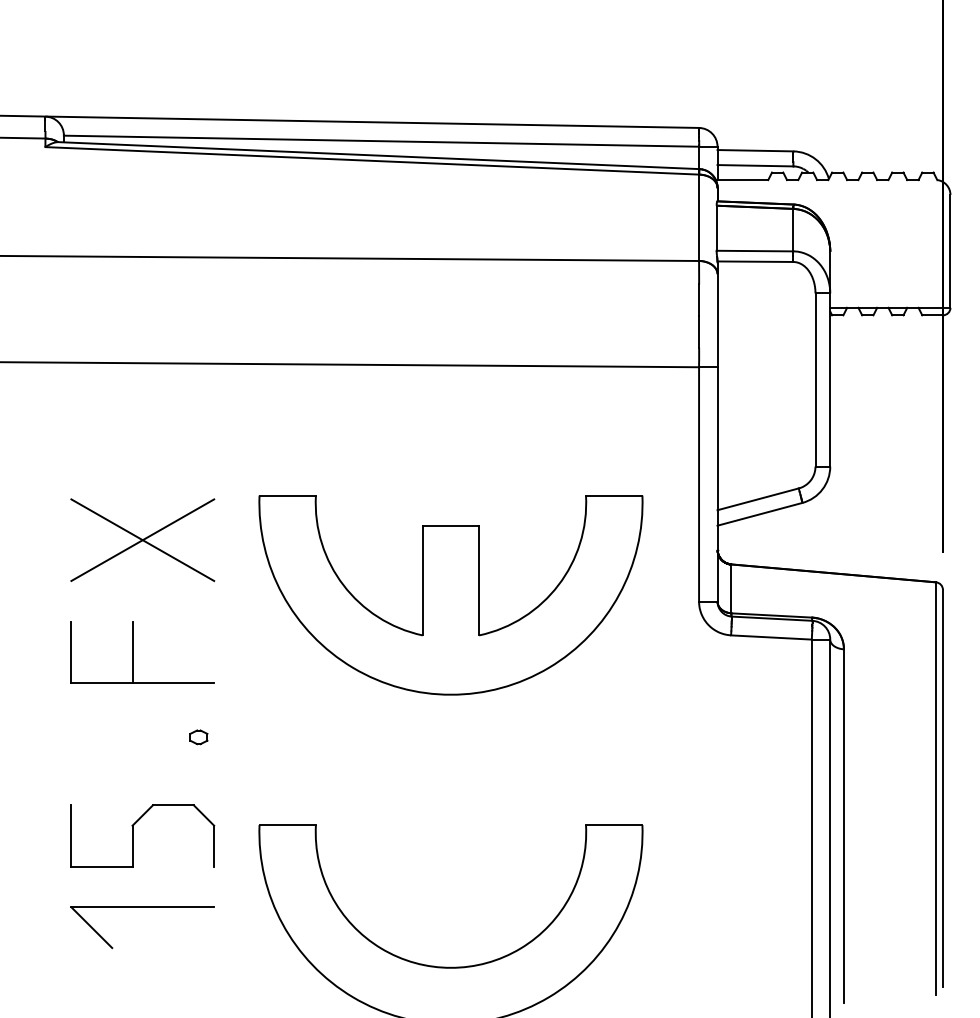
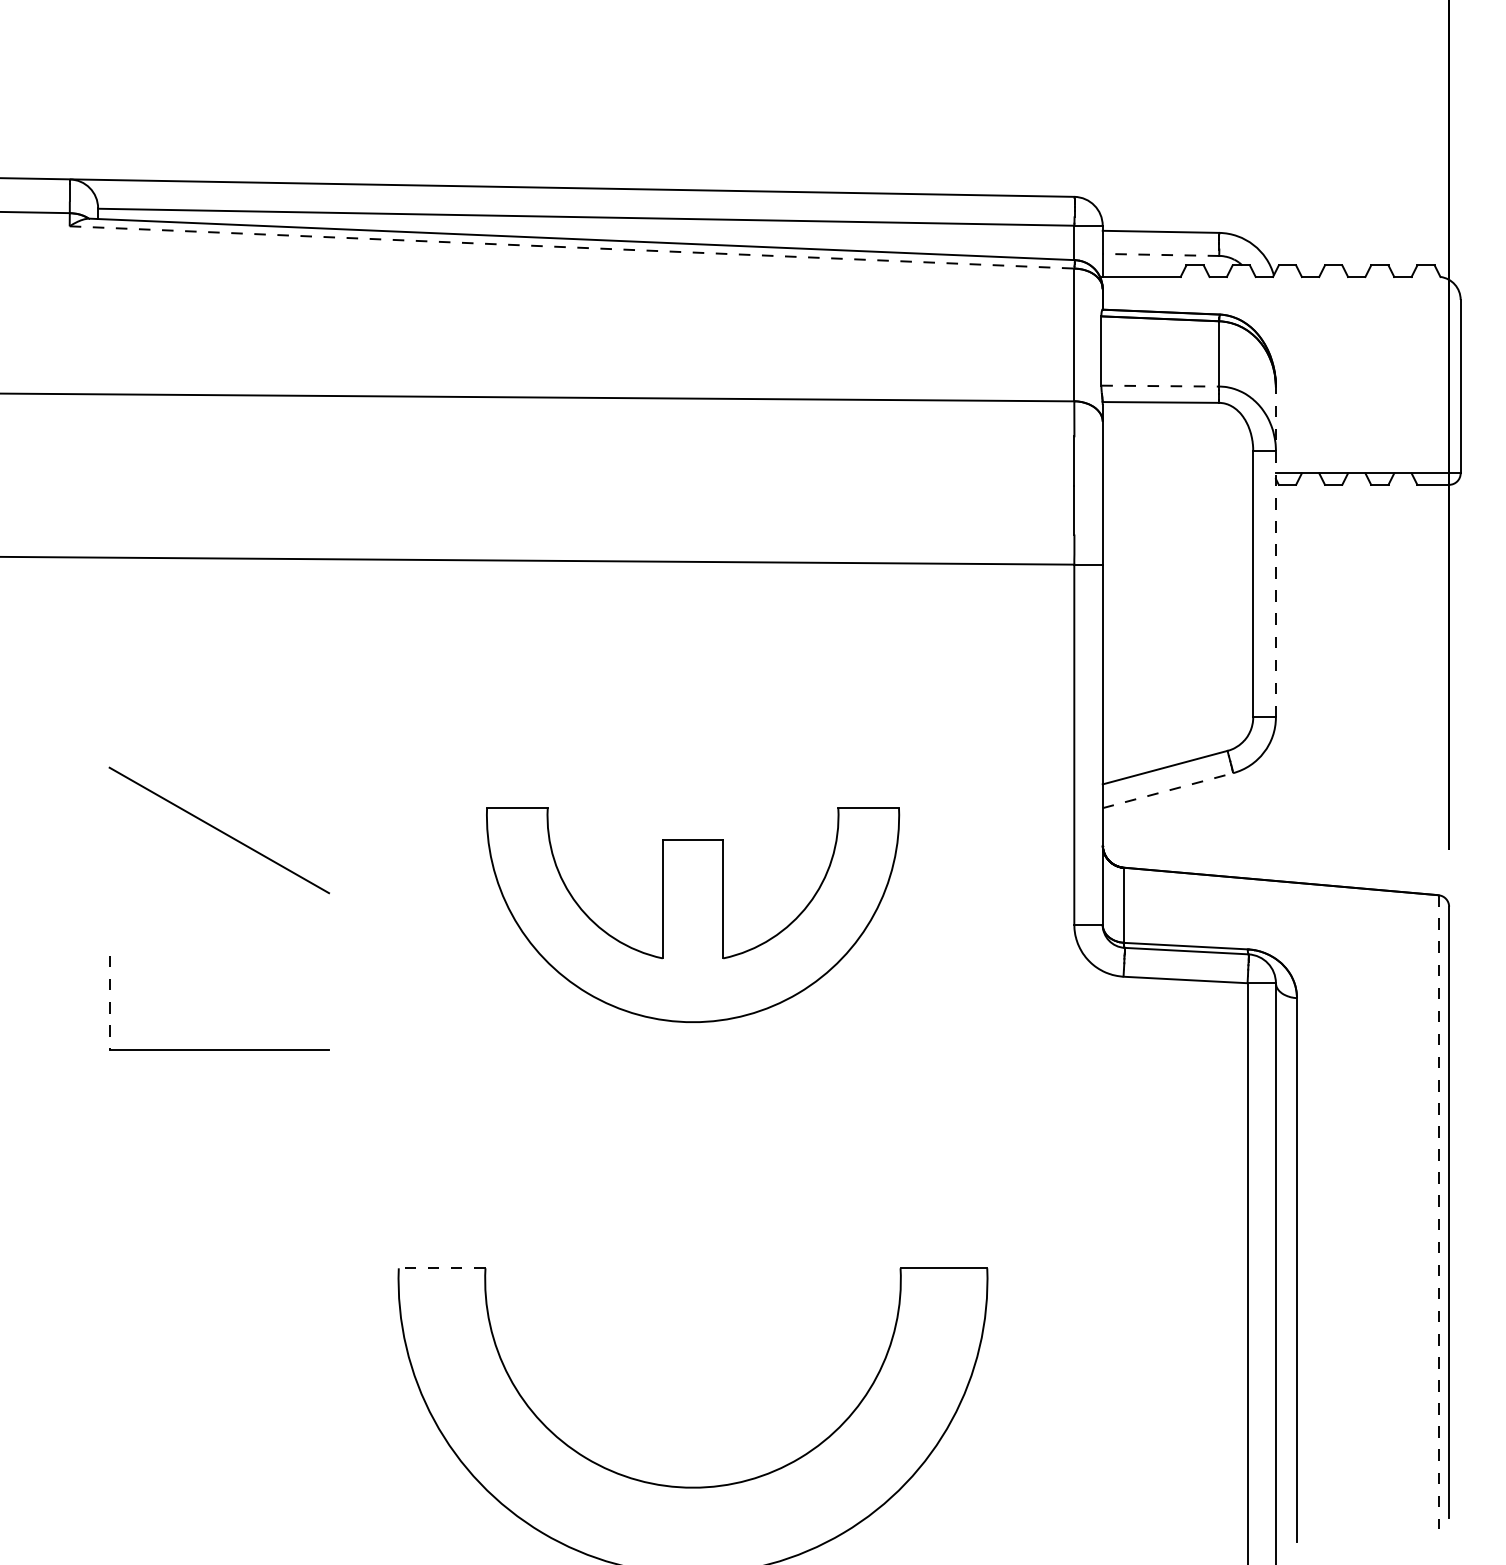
line: (372, 160) -> (572, 246), solid -> dashed
line: (755, 165) -> (1161, 254), solid -> dashed
line: (755, 251) -> (1161, 386), solid -> dashed
line: (830, 358) -> (1276, 551), solid -> dashed
line: (760, 514) -> (1168, 790), solid -> dashed
line: (142, 540) -> (218, 830), removed
part: (450, 595) -> (692, 915), size x0.7
line: (132, 651) -> (203, 1001), removed
line: (71, 652) -> (109, 1003), solid -> dashed
part: (198, 737) -> (304, 1133), removed
line: (936, 789) -> (1439, 1213), solid -> dashed
line: (287, 825) -> (441, 1268), solid -> dashed
part: (133, 835) -> (205, 1284), removed
part: (142, 907) -> (218, 1394), removed

